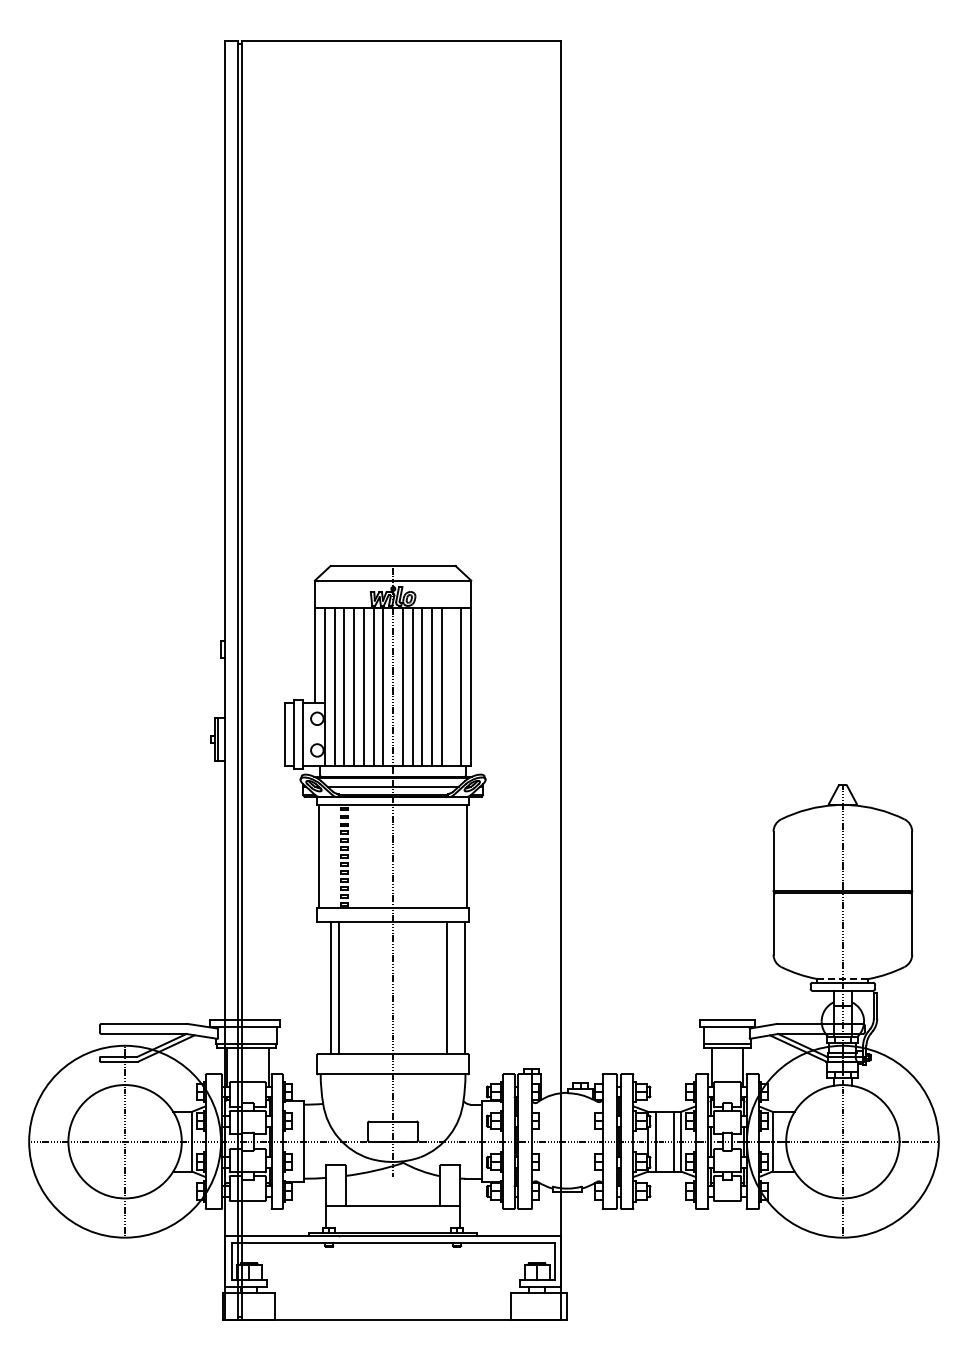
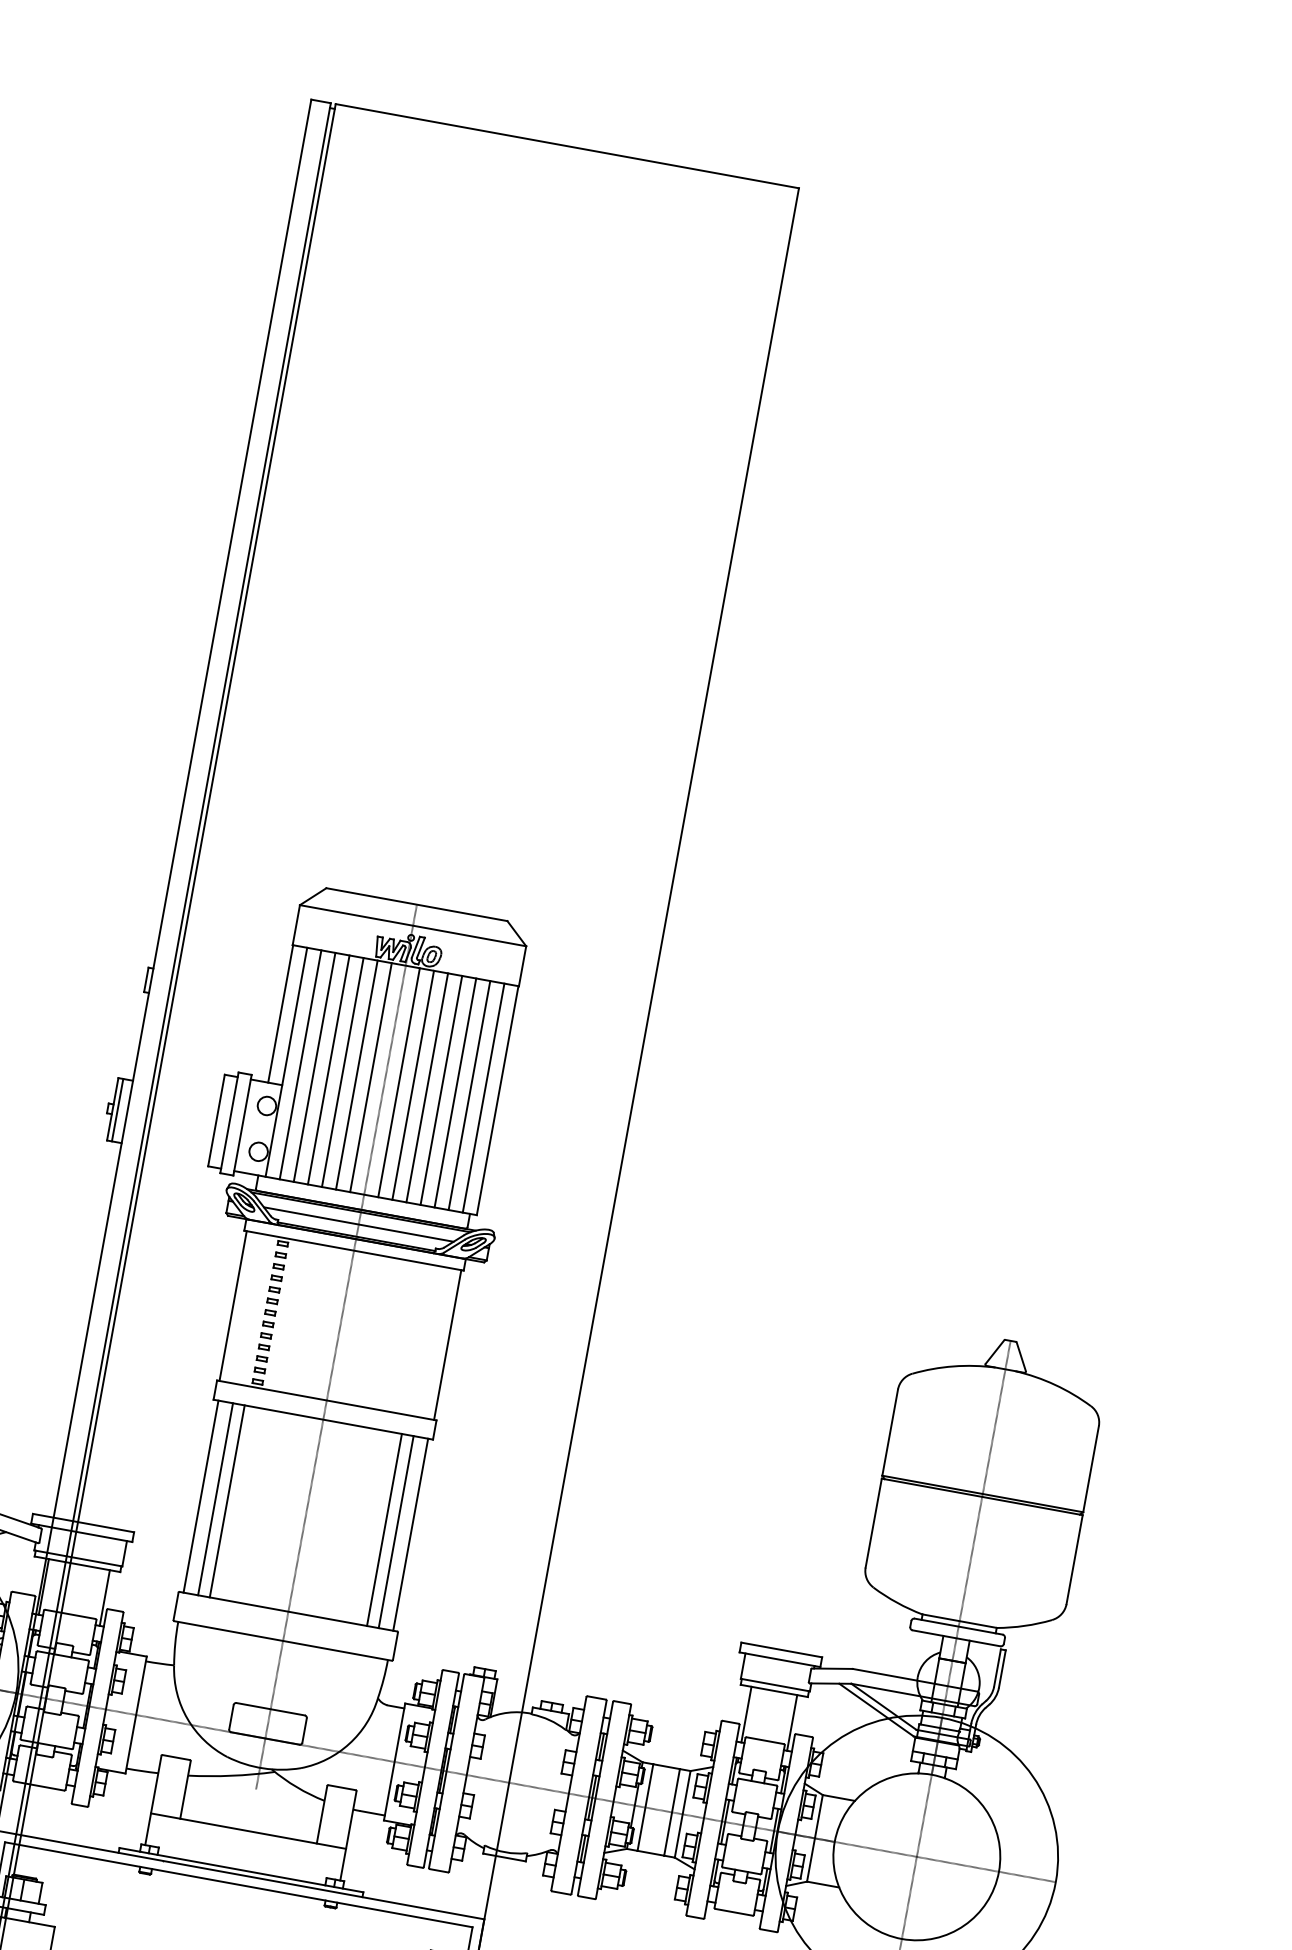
line: (451, 687) -> (469, 1095), added
line: (842, 978) -> (959, 1620), dashed -> solid
line: (320, 987) -> (200, 1495), added
line: (455, 987) -> (396, 1531), added

